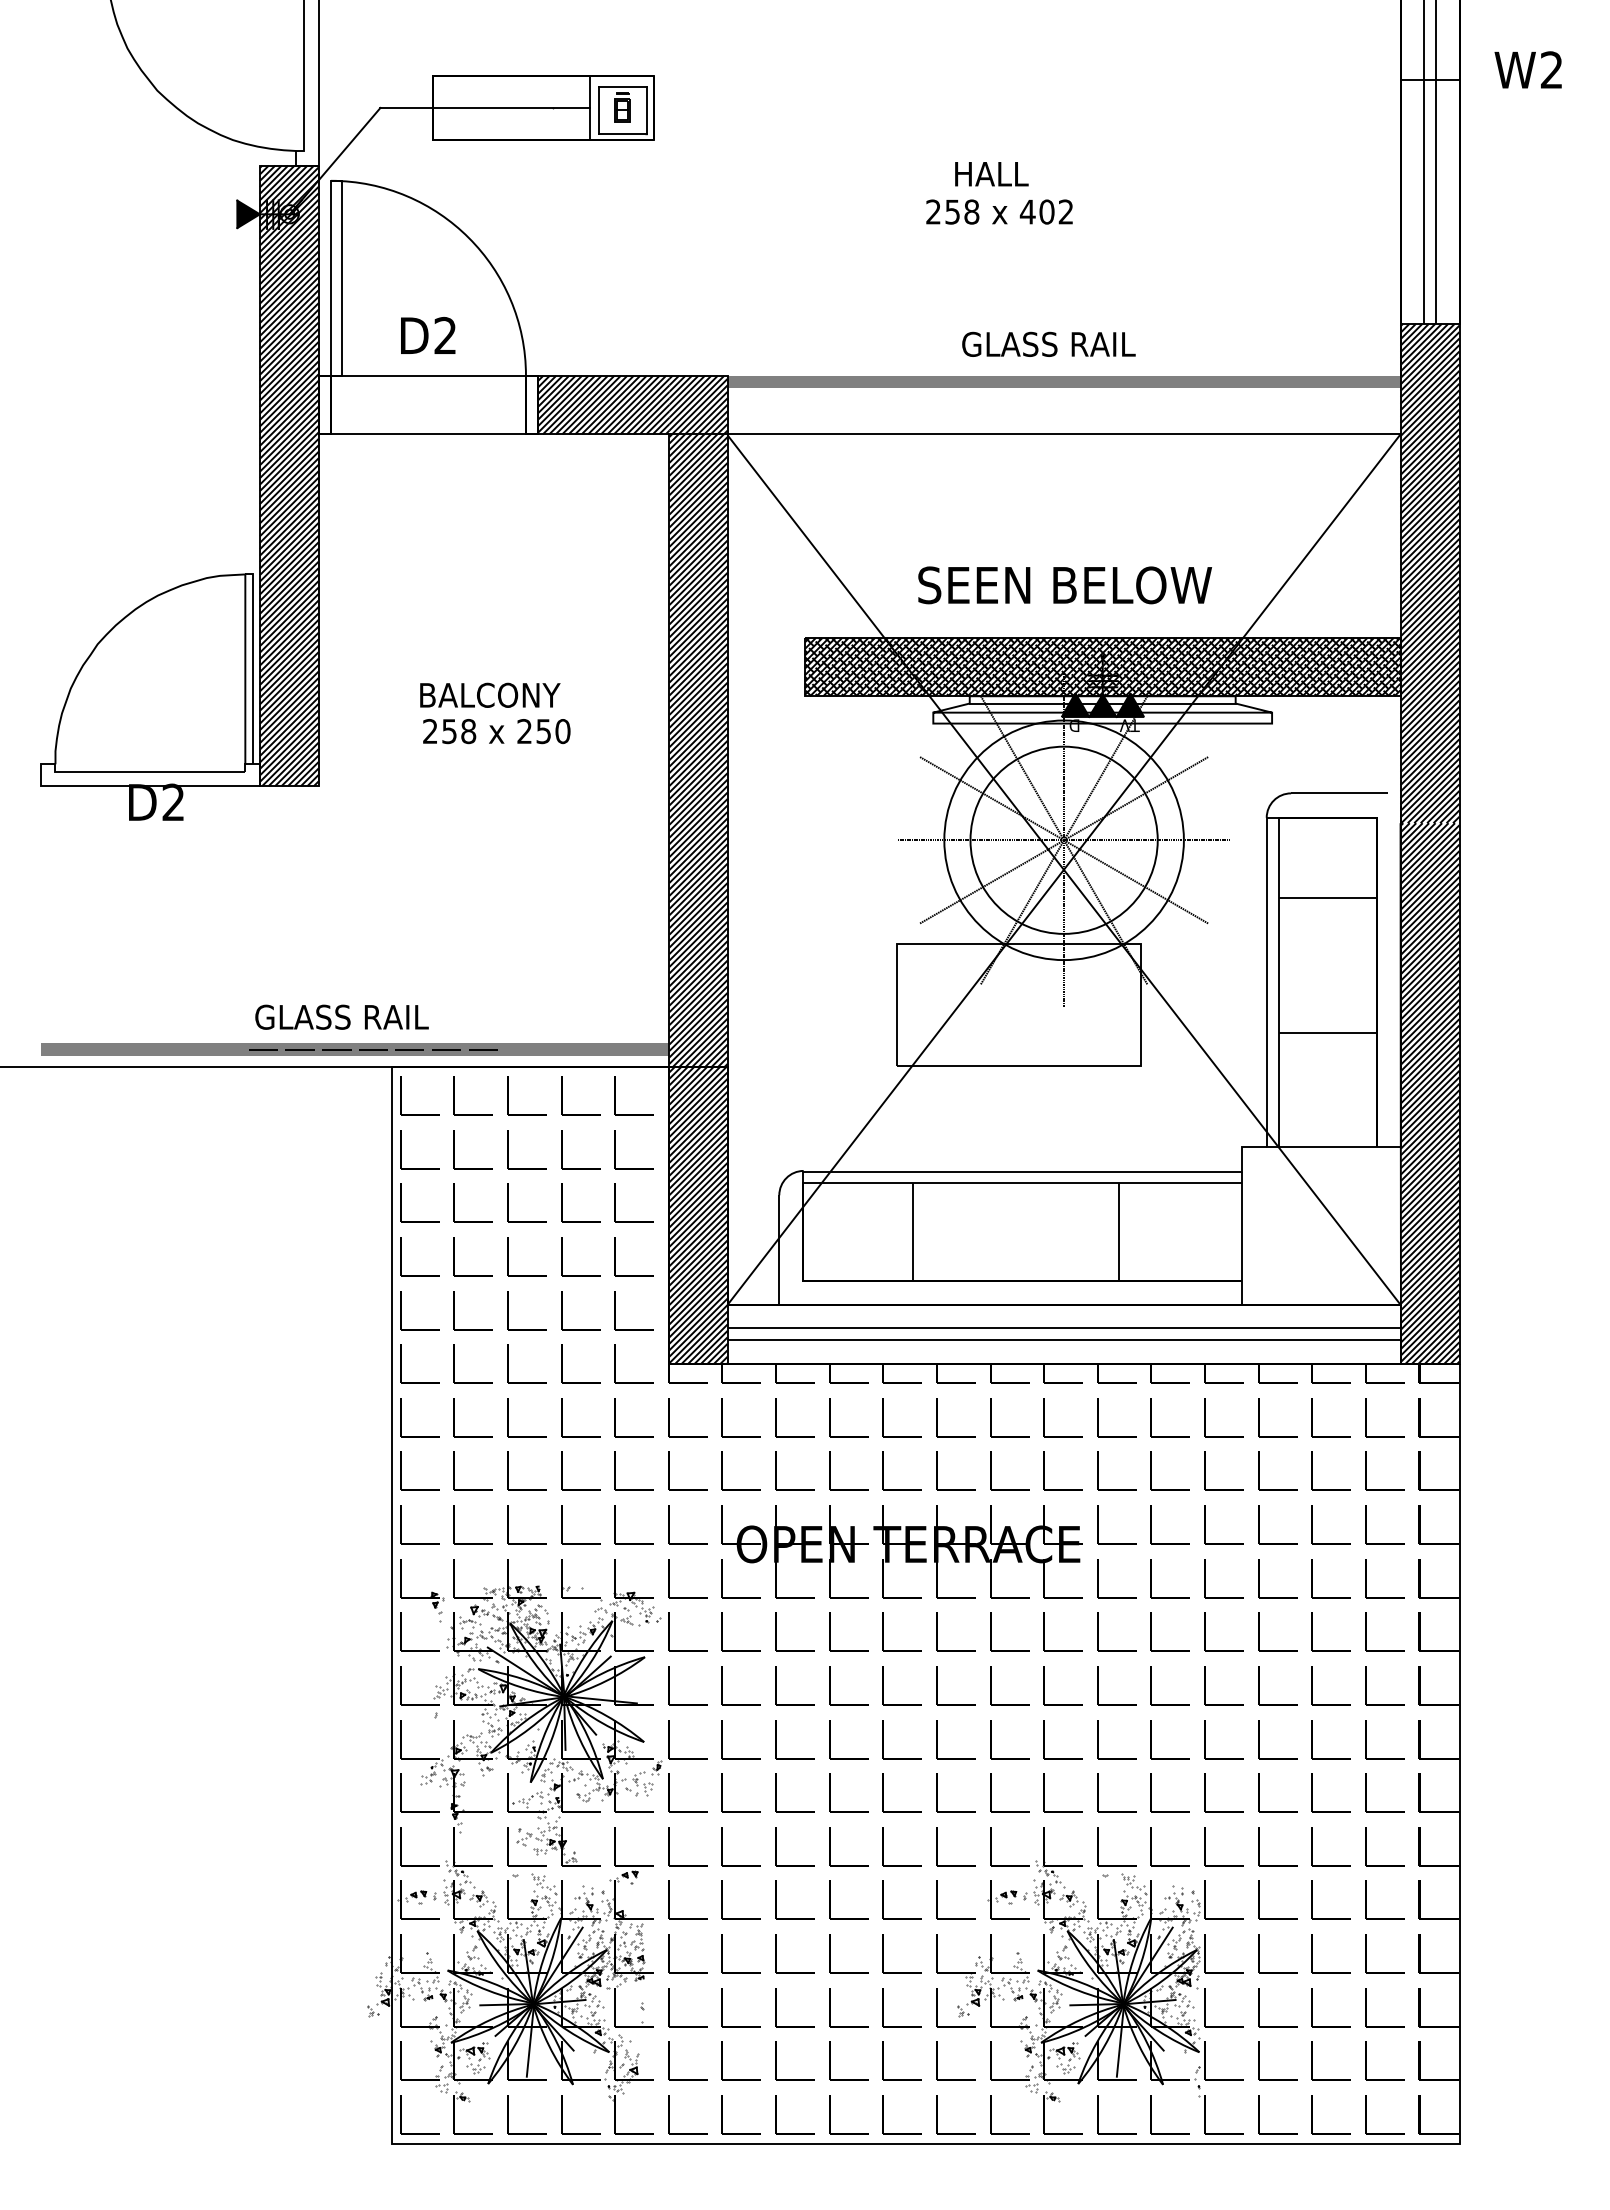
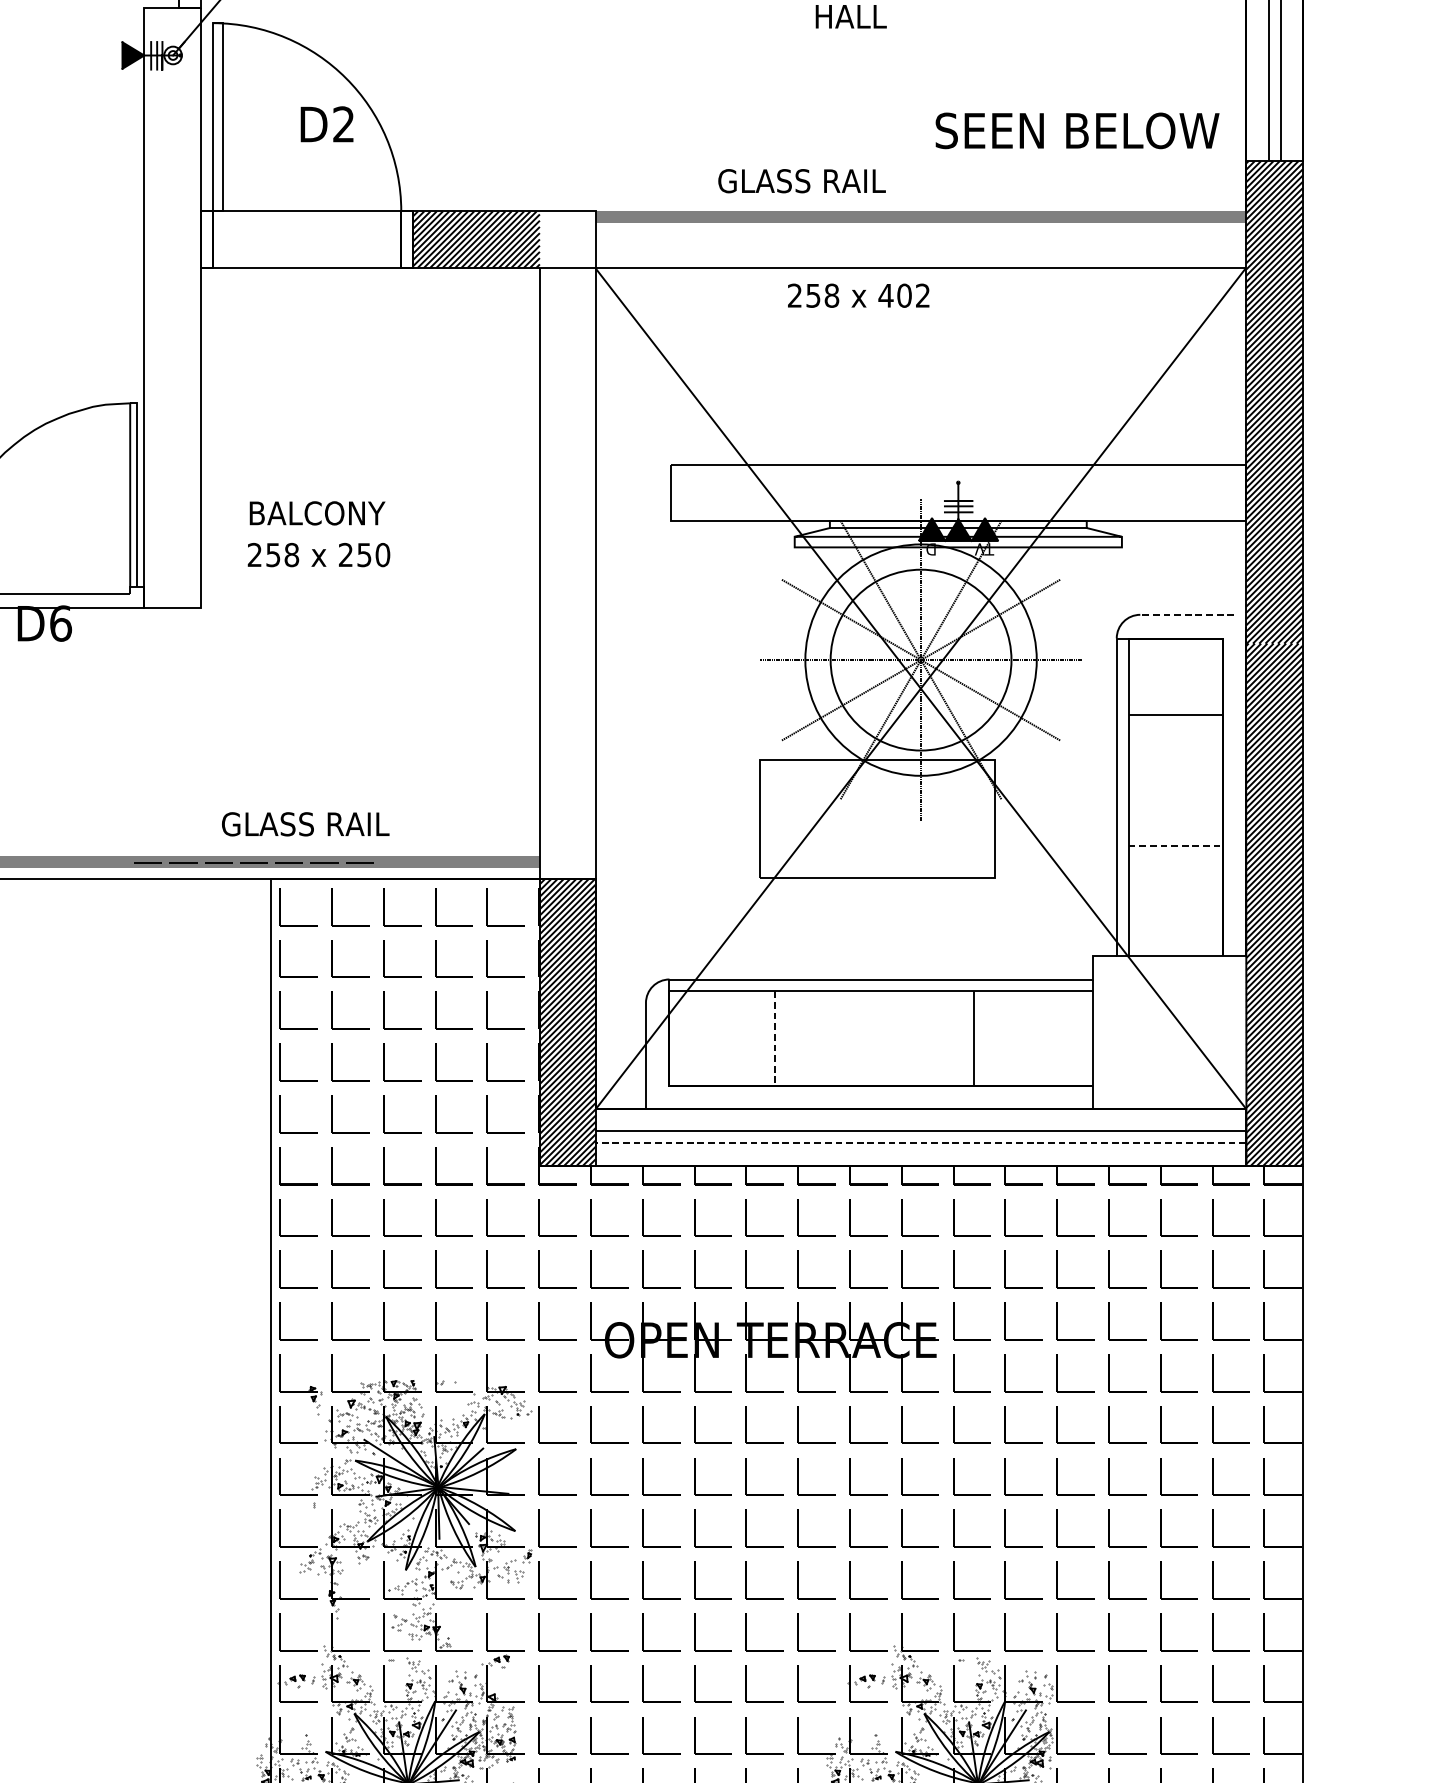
text: (999, 211) -> (858, 295), moved
text: (428, 335) -> (327, 124), moved
text: (1048, 343) -> (801, 180), moved
hatch: (288, 475) -> (171, 307), removed
text: (1064, 585) -> (1076, 131), moved
hatch: (1102, 667) -> (958, 493), removed
text: (490, 694) -> (317, 512), moved
hatch: (698, 720) -> (567, 544), removed
text: (496, 731) -> (318, 555), moved
line: (1339, 793) -> (1187, 614), solid -> dashed
text: (173, 802) -> (60, 623), D2 -> D6
text: (341, 1016) -> (305, 823), moved
line: (1327, 1032) -> (1175, 845), solid -> dashed
line: (913, 1232) -> (775, 1038), solid -> dashed
line: (1063, 1340) -> (920, 1143), solid -> dashed

